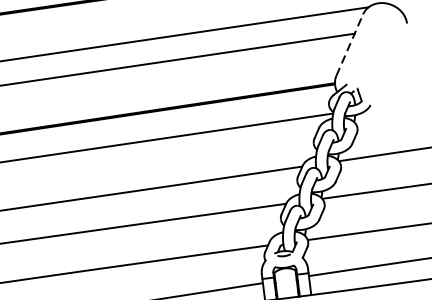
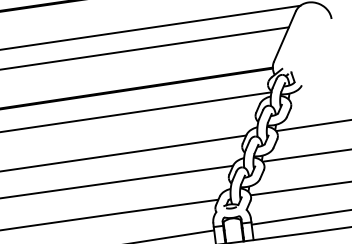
line: (350, 44) -> (285, 36), dashed -> solid

